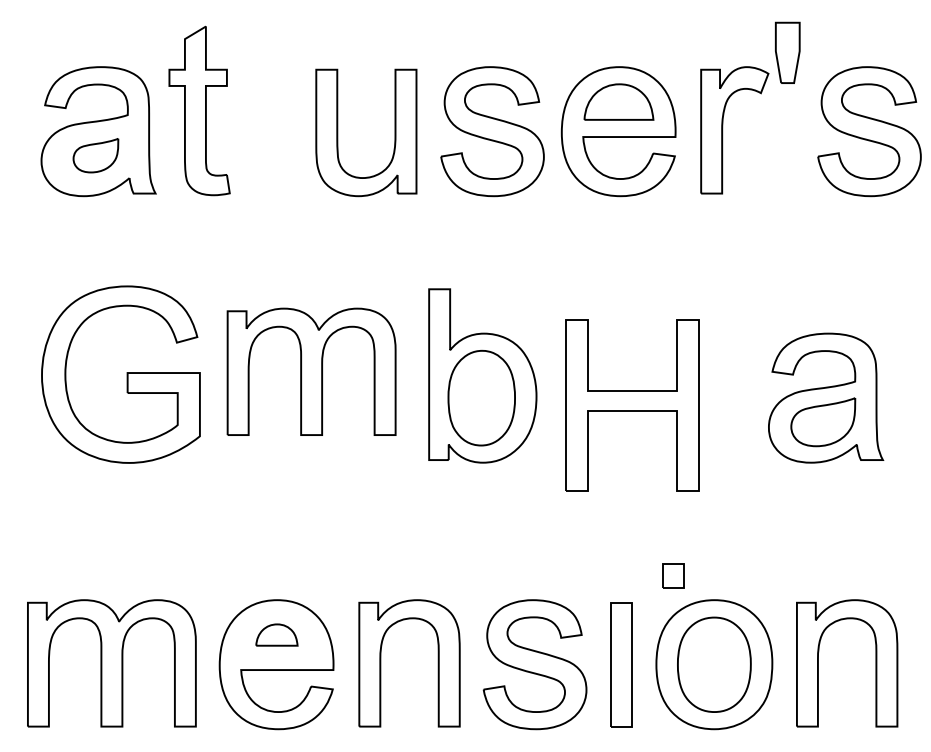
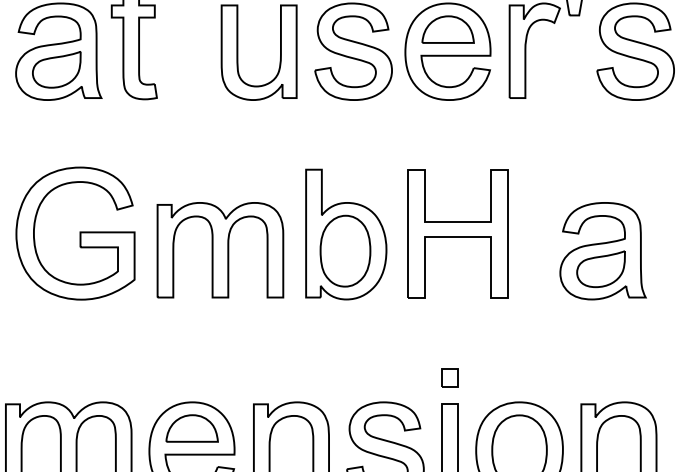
part: (95, 155) -> (56, 69), size x1.43
part: (311, 371) -> (220, 249), moved
part: (632, 405) -> (458, 233), moved
part: (673, 575) -> (450, 377), moved
part: (276, 634) -> (191, 428), size x1.67

